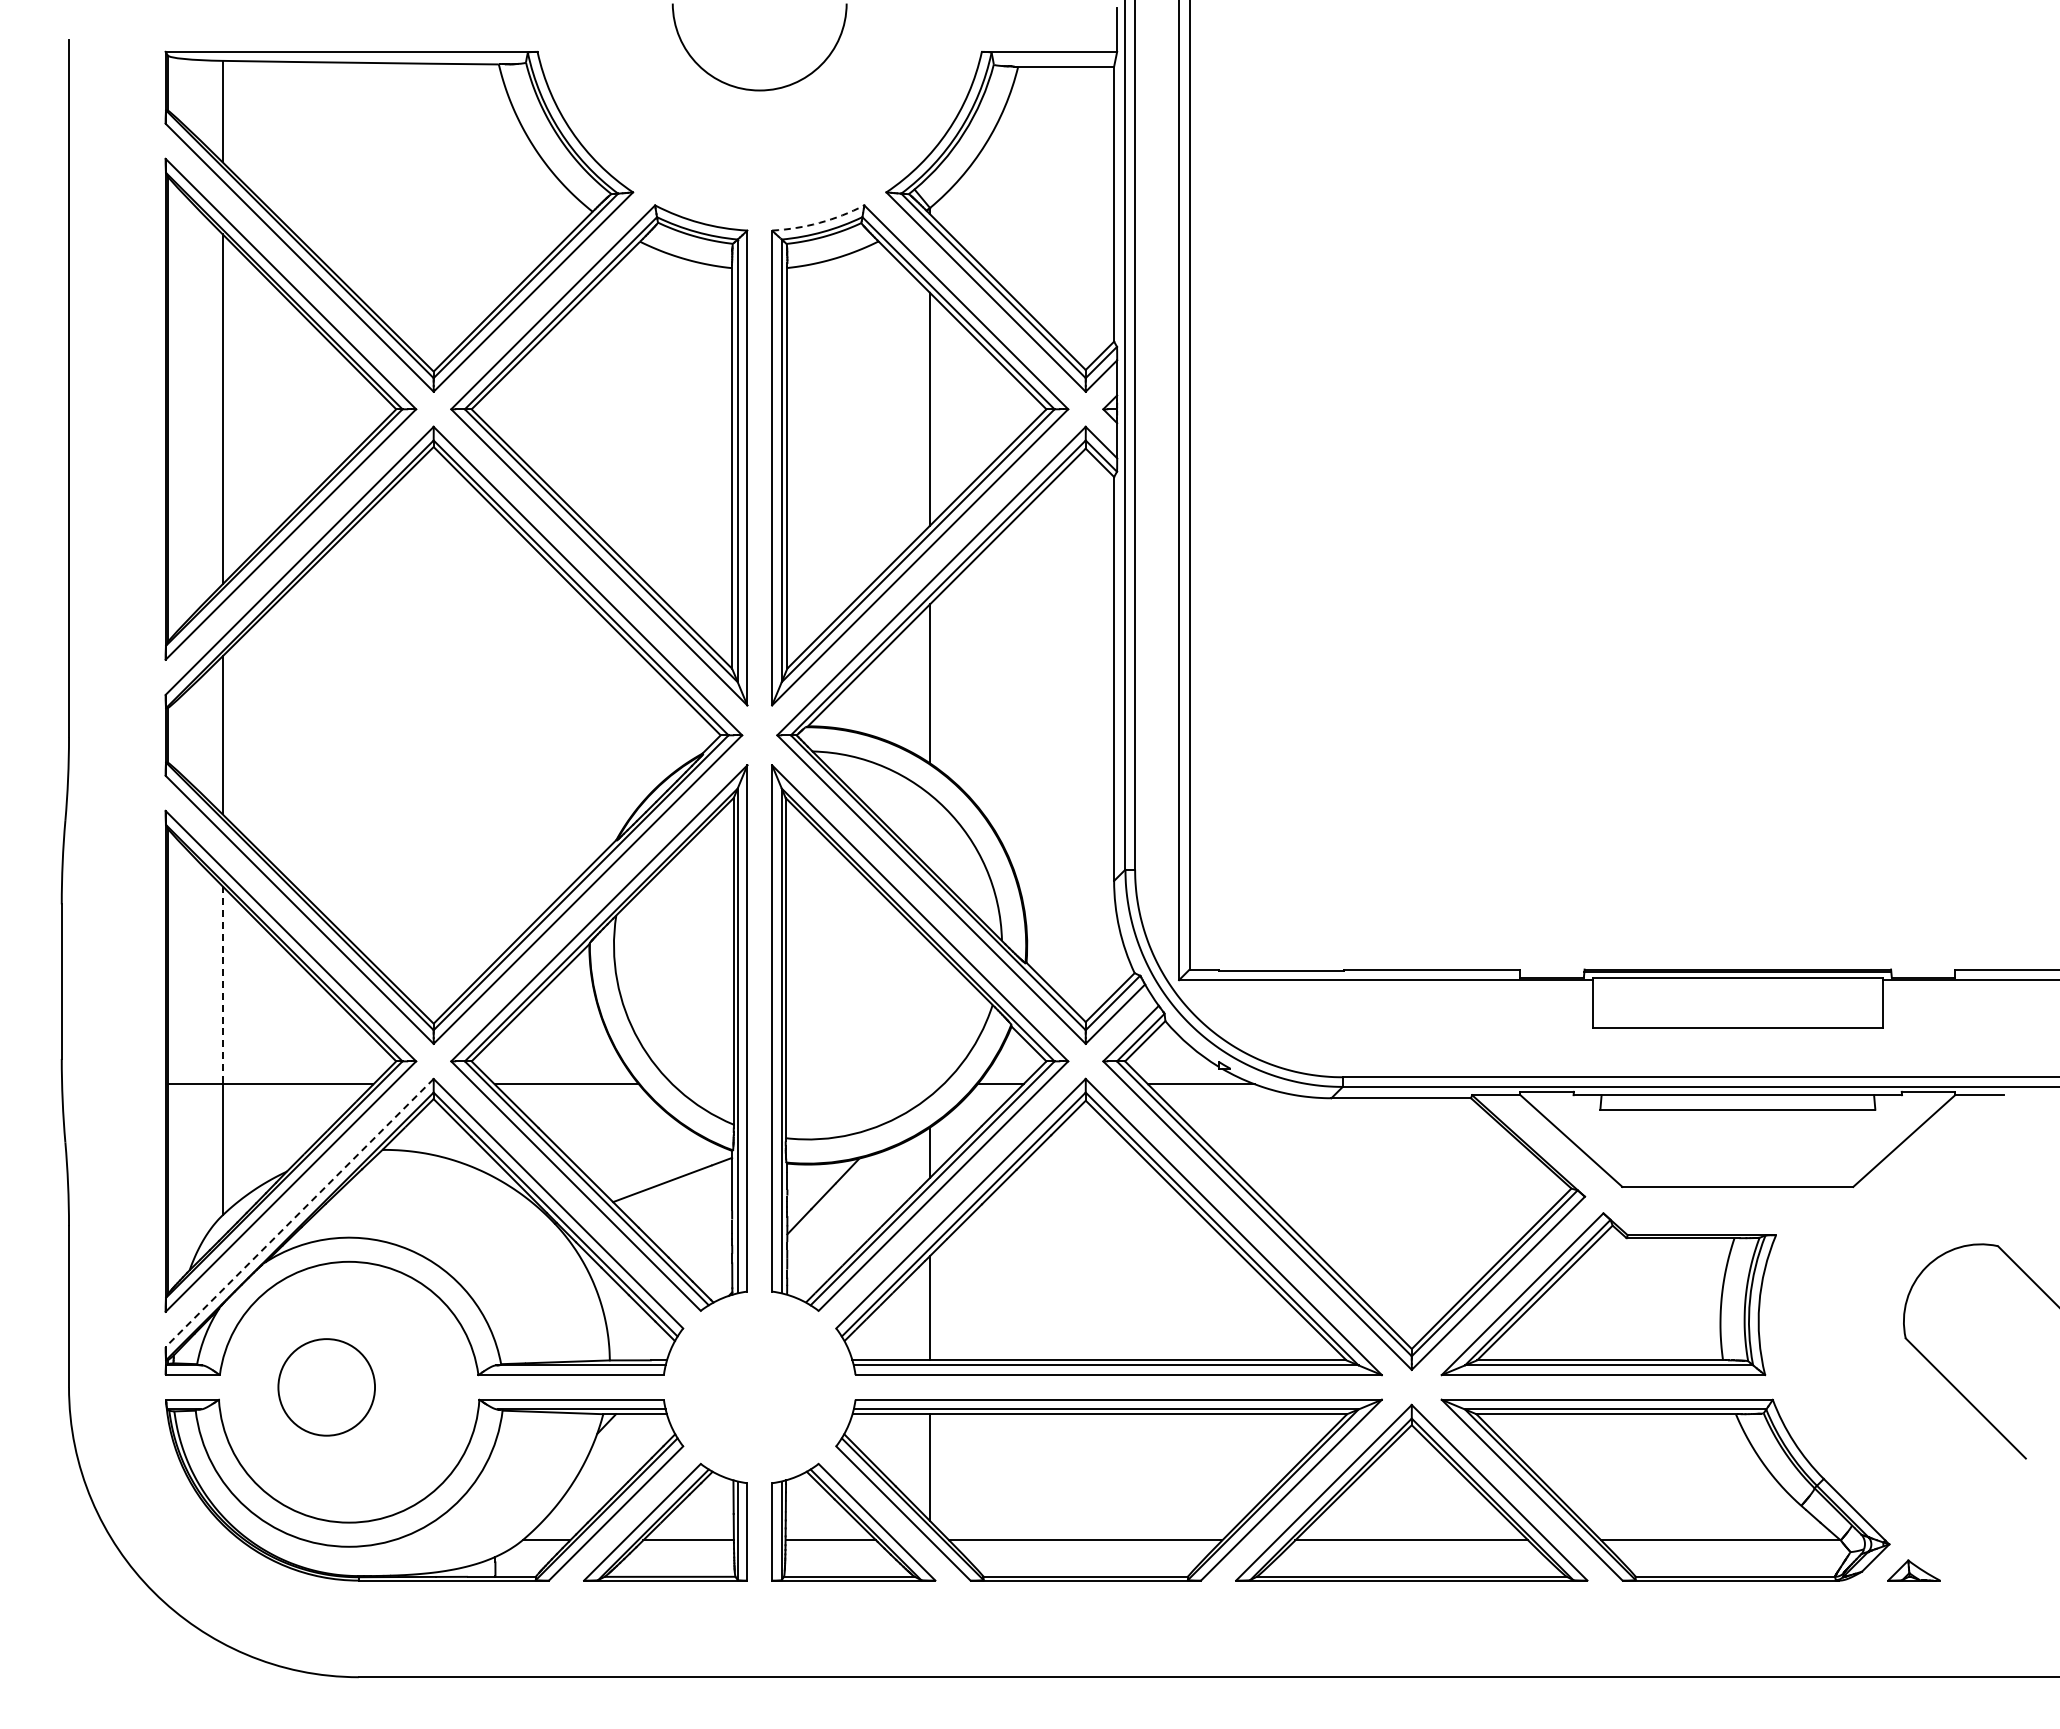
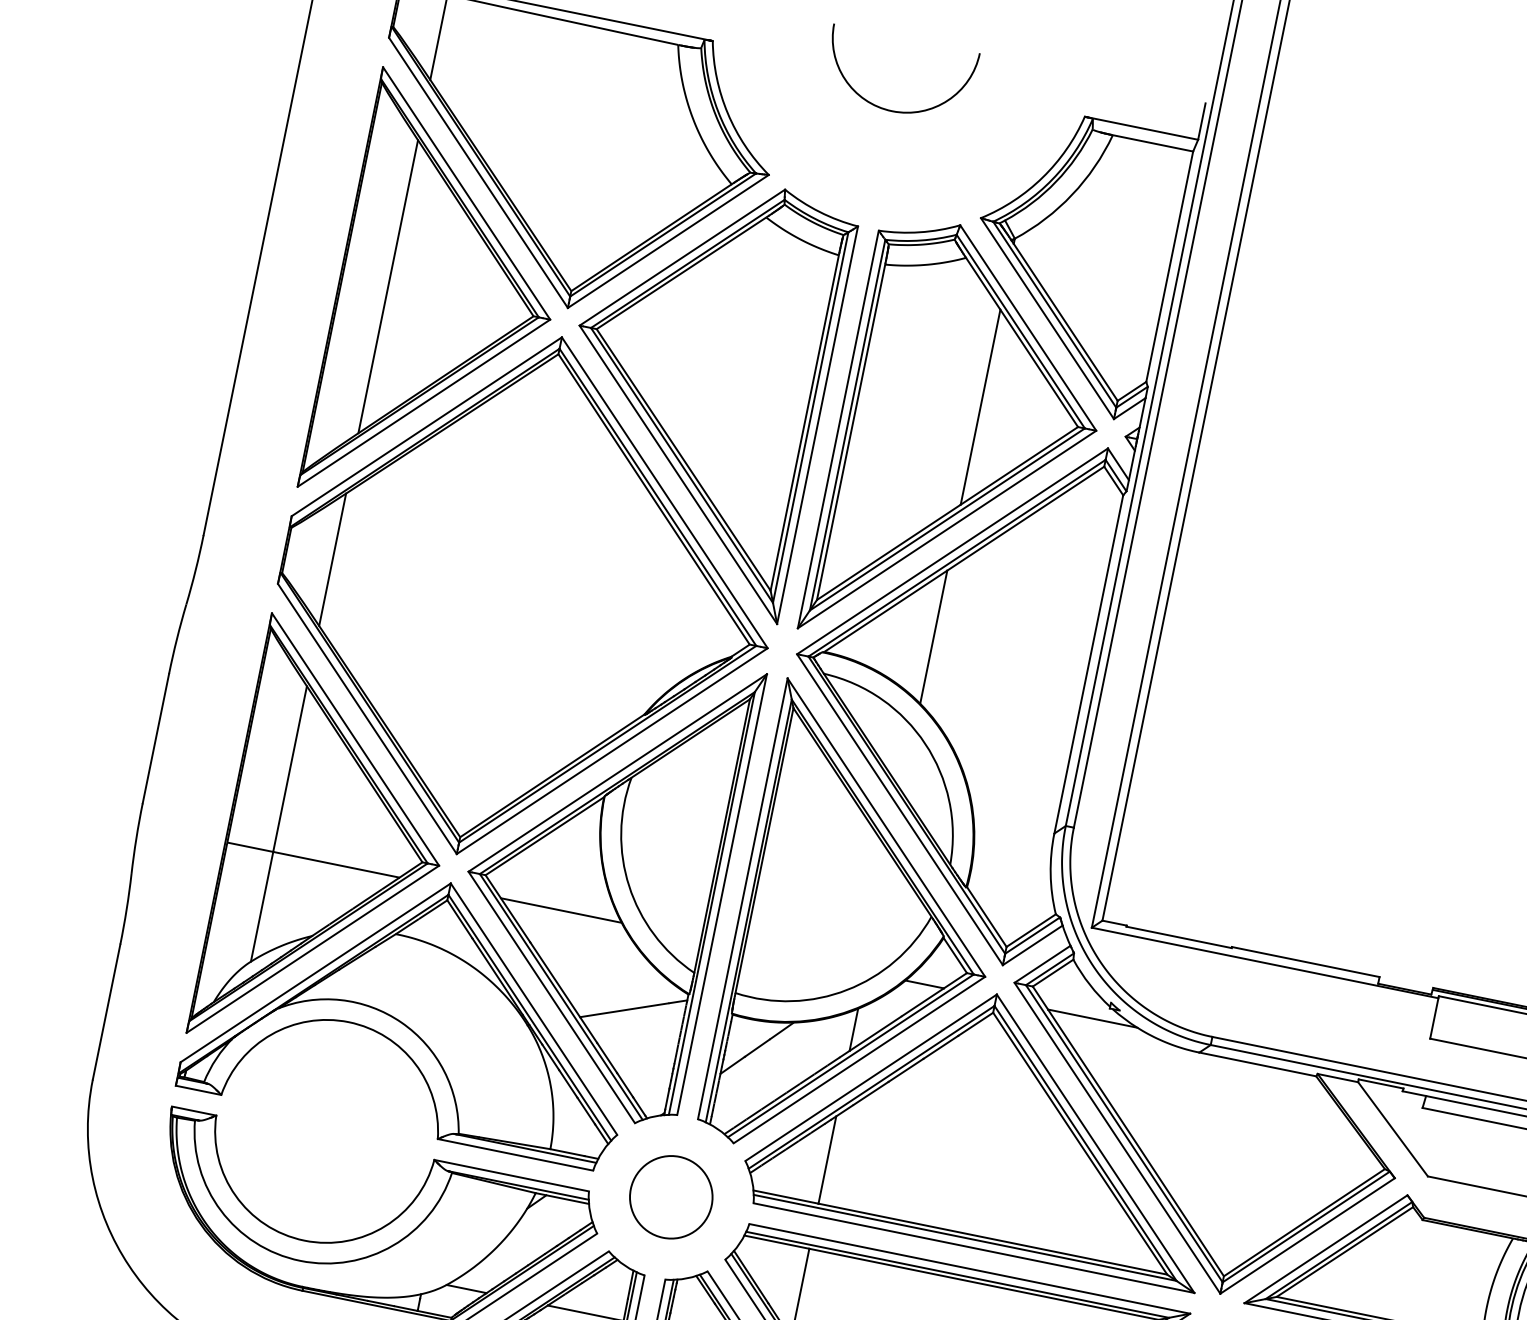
arc: (819, 222) -> (919, 231), dashed -> solid
line: (222, 985) -> (289, 769), dashed -> solid
line: (299, 1212) -> (315, 972), dashed -> solid
circle: (326, 1387) -> (671, 1197), moved

